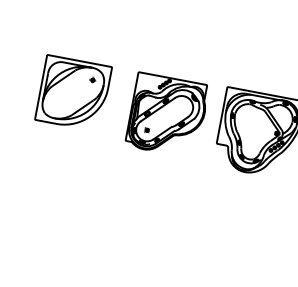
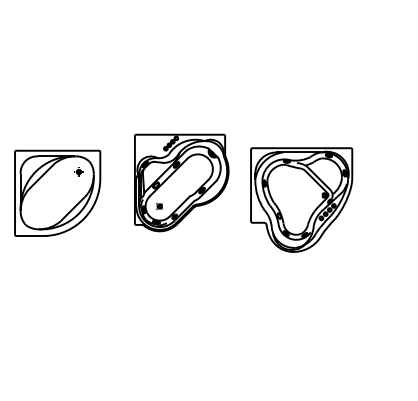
part: (167, 115) -> (181, 182), moved

